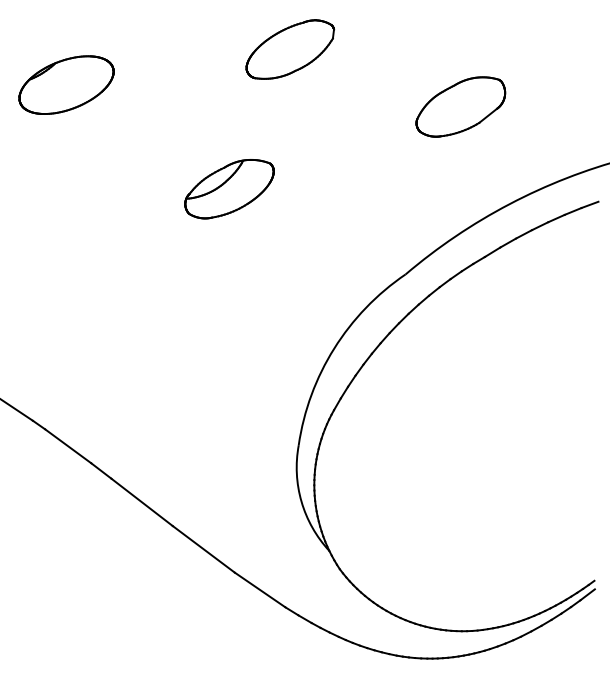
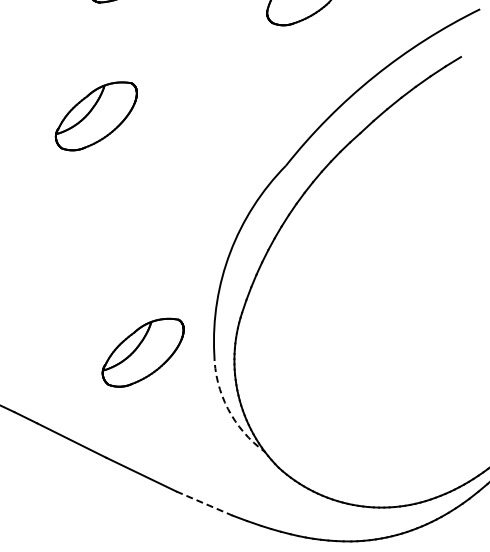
part: (229, 430) -> (143, 353), added
arc: (301, 501) -> (227, 408), solid -> dashed
line: (260, 589) -> (204, 503), solid -> dashed

